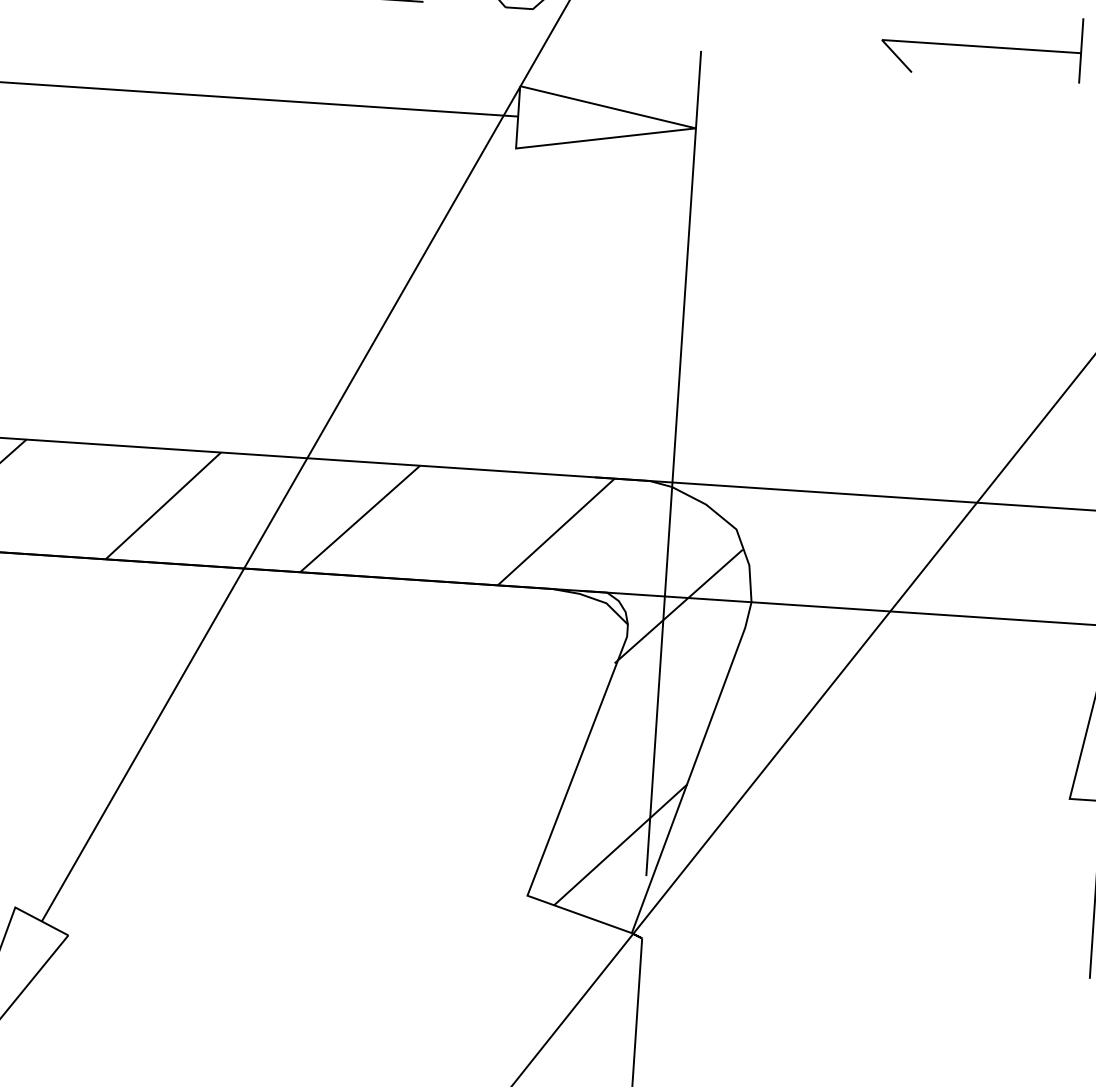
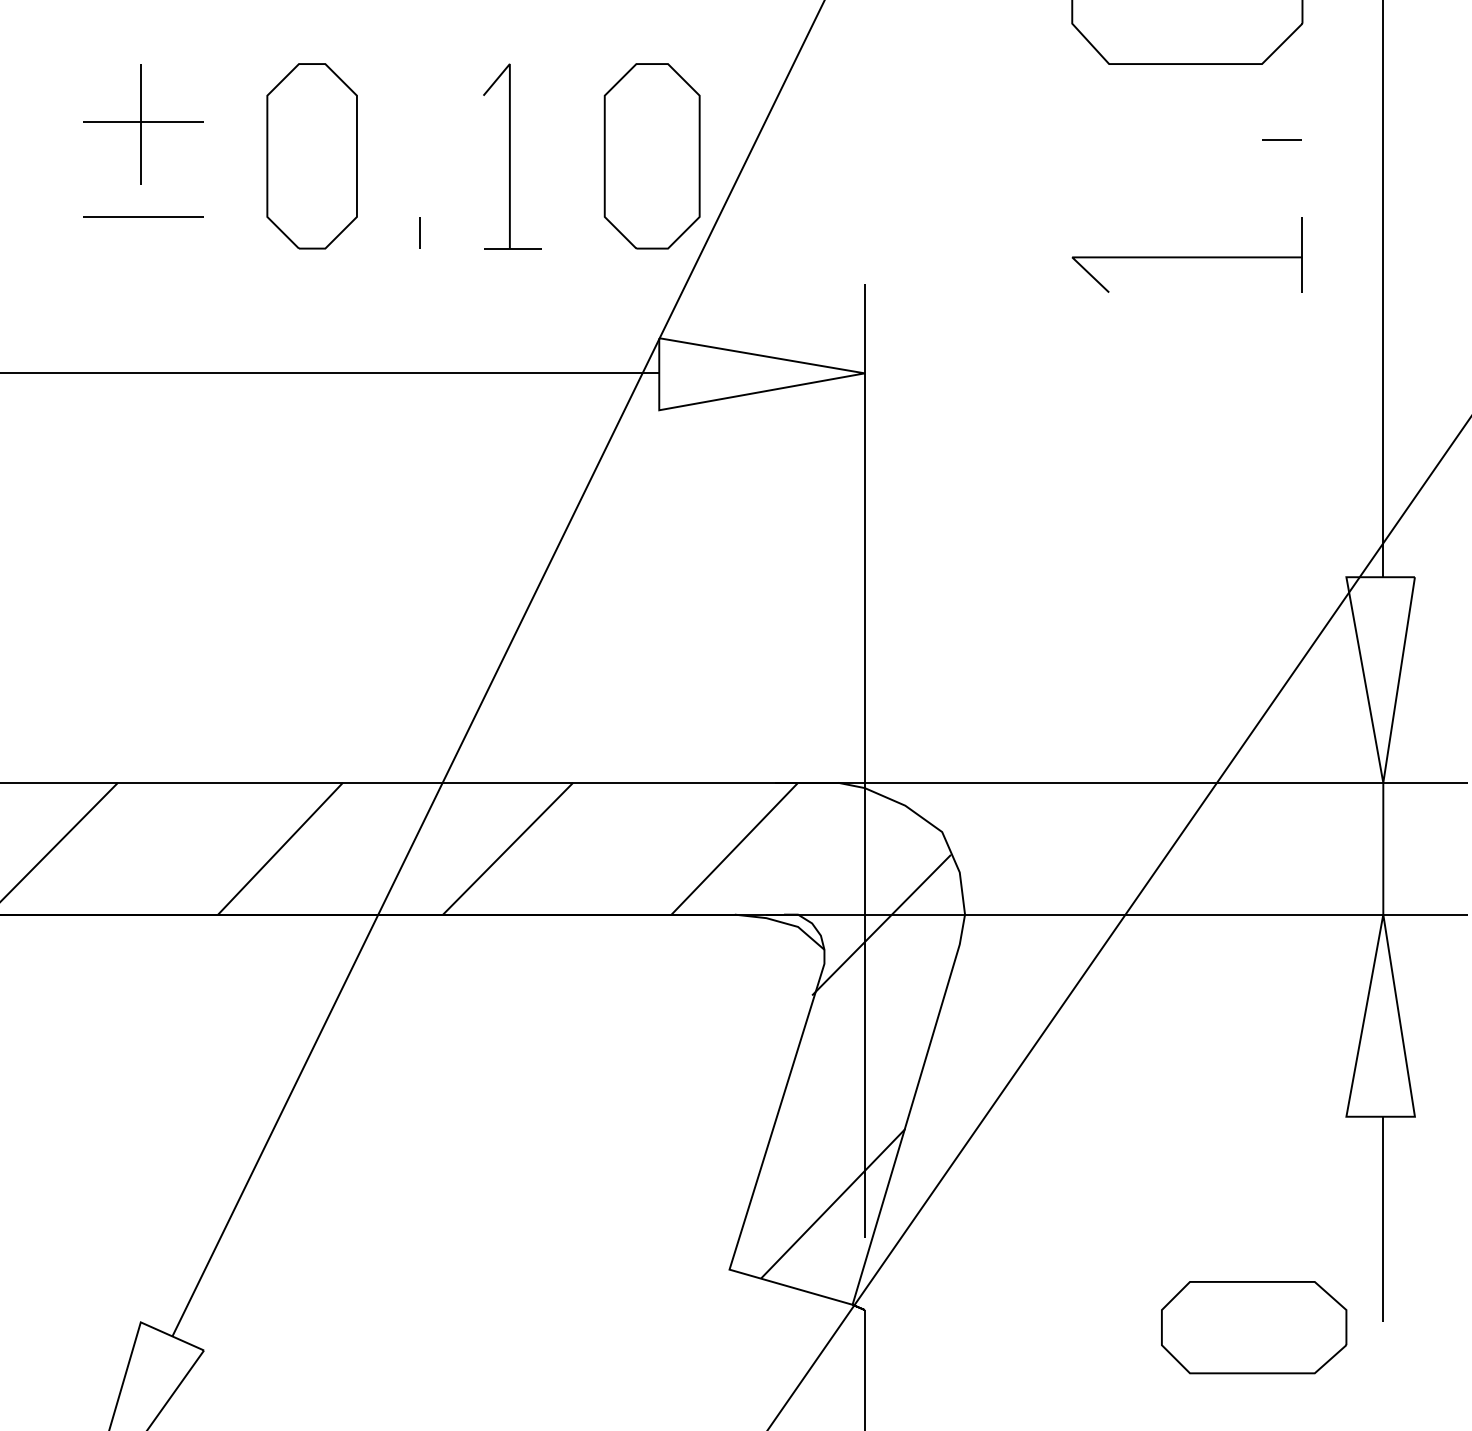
part: (978, 975) -> (1254, 1327), added

